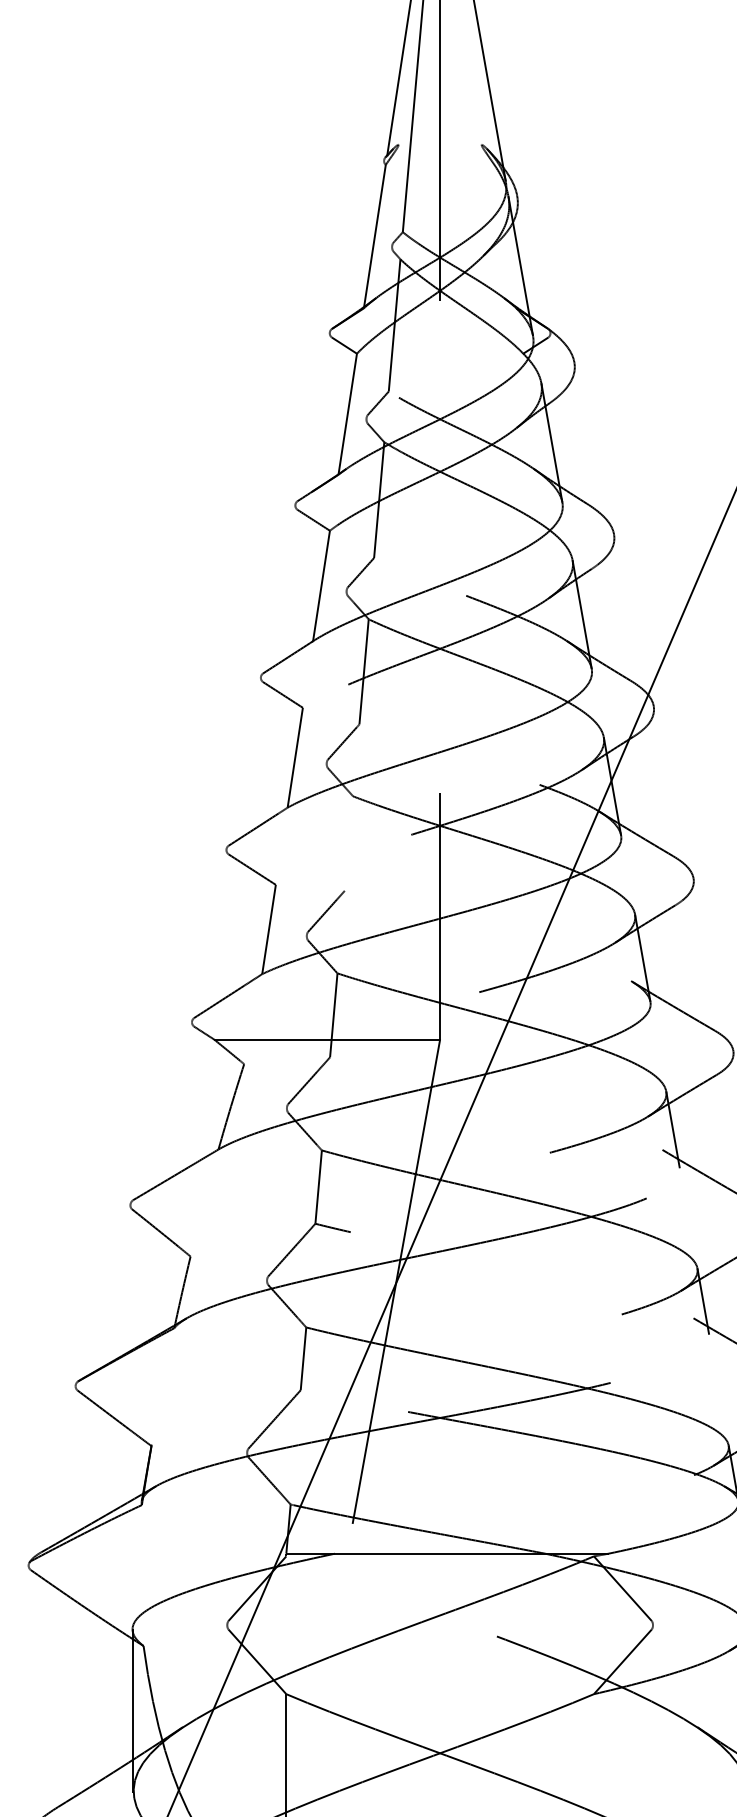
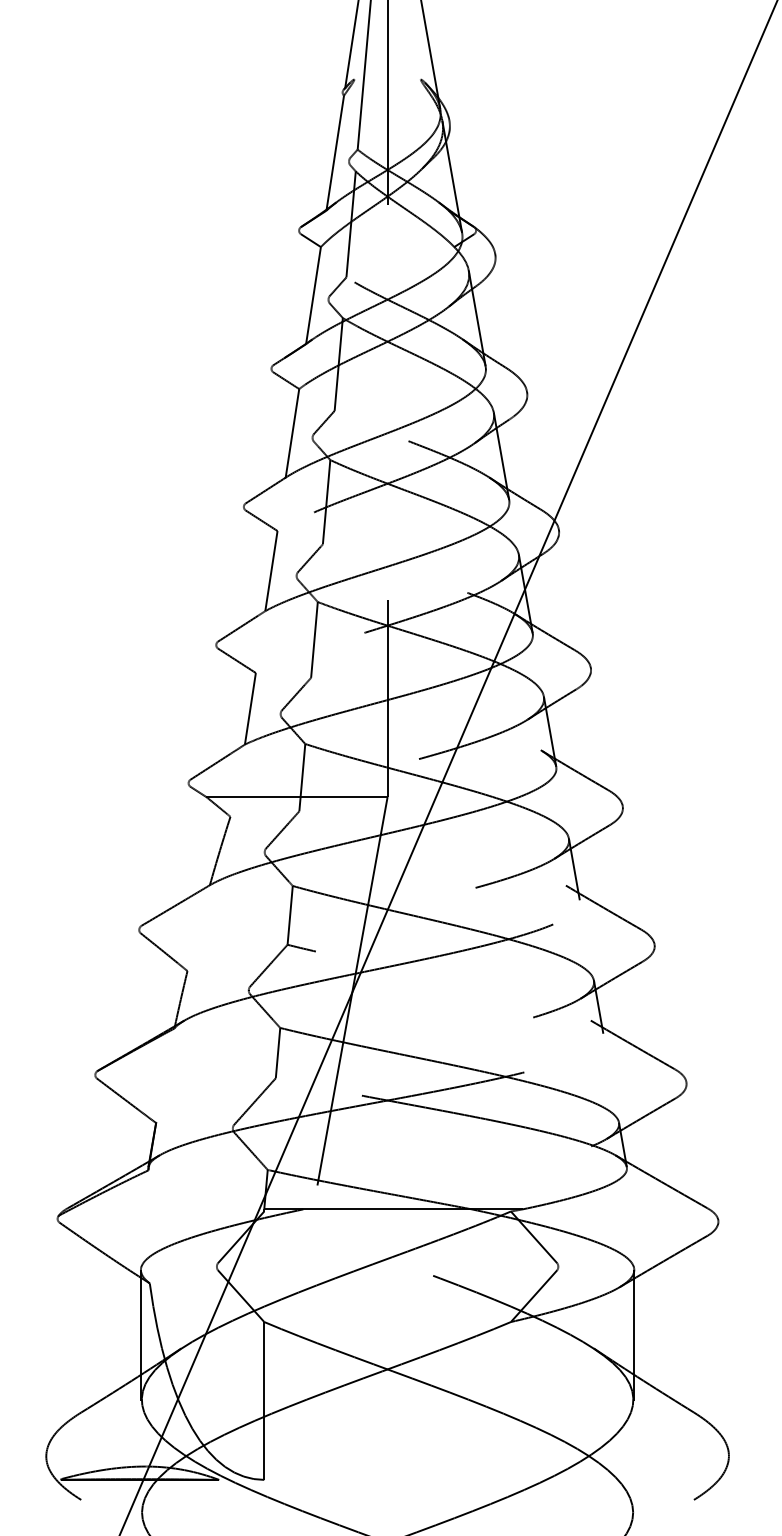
line: (348, 843) -> (314, 639), added

